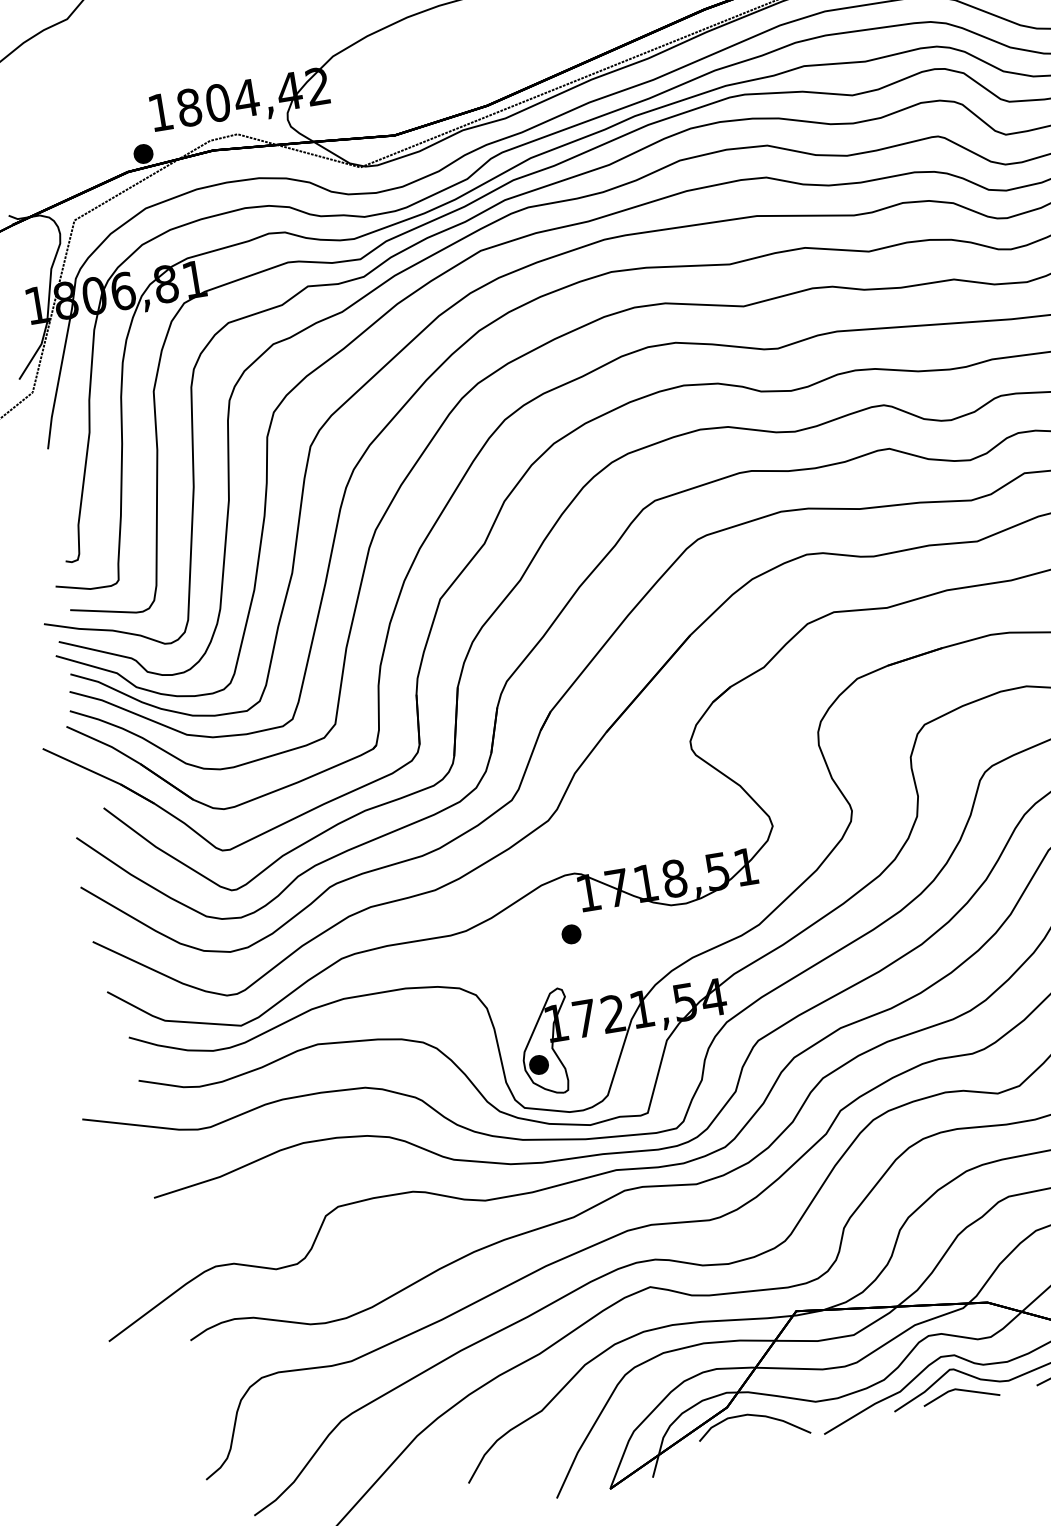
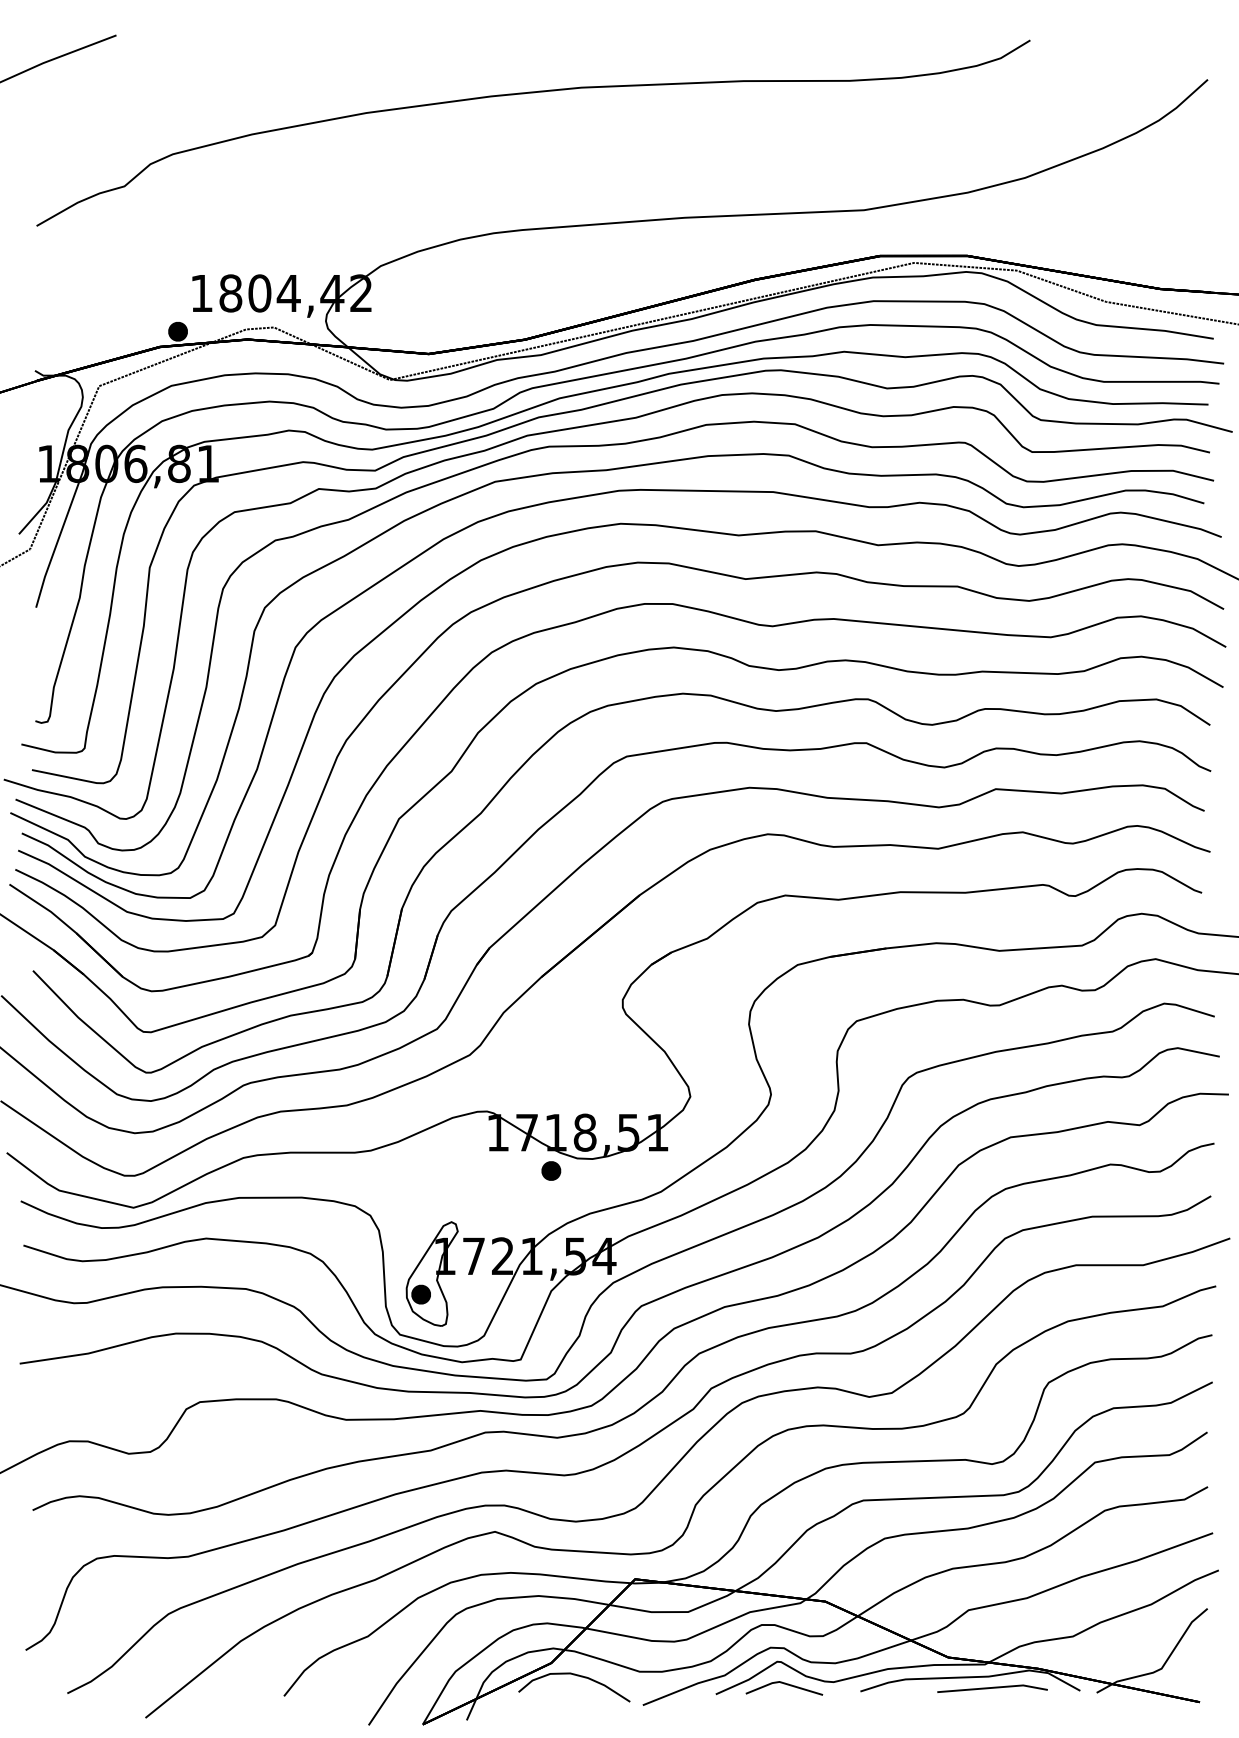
part: (571, 933) -> (551, 1170), moved

